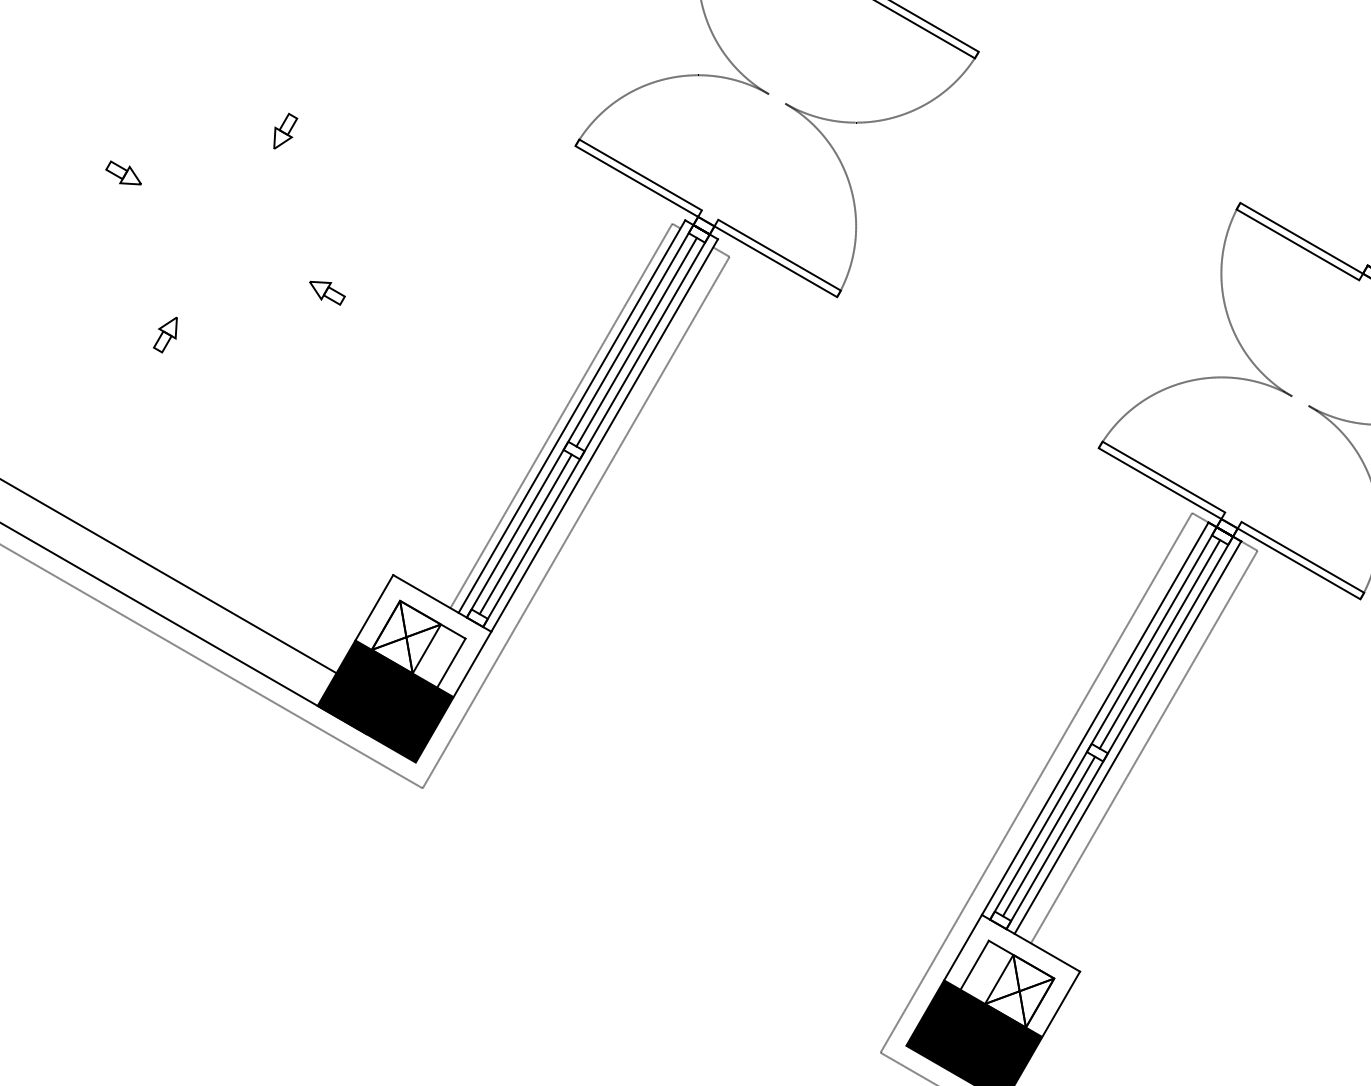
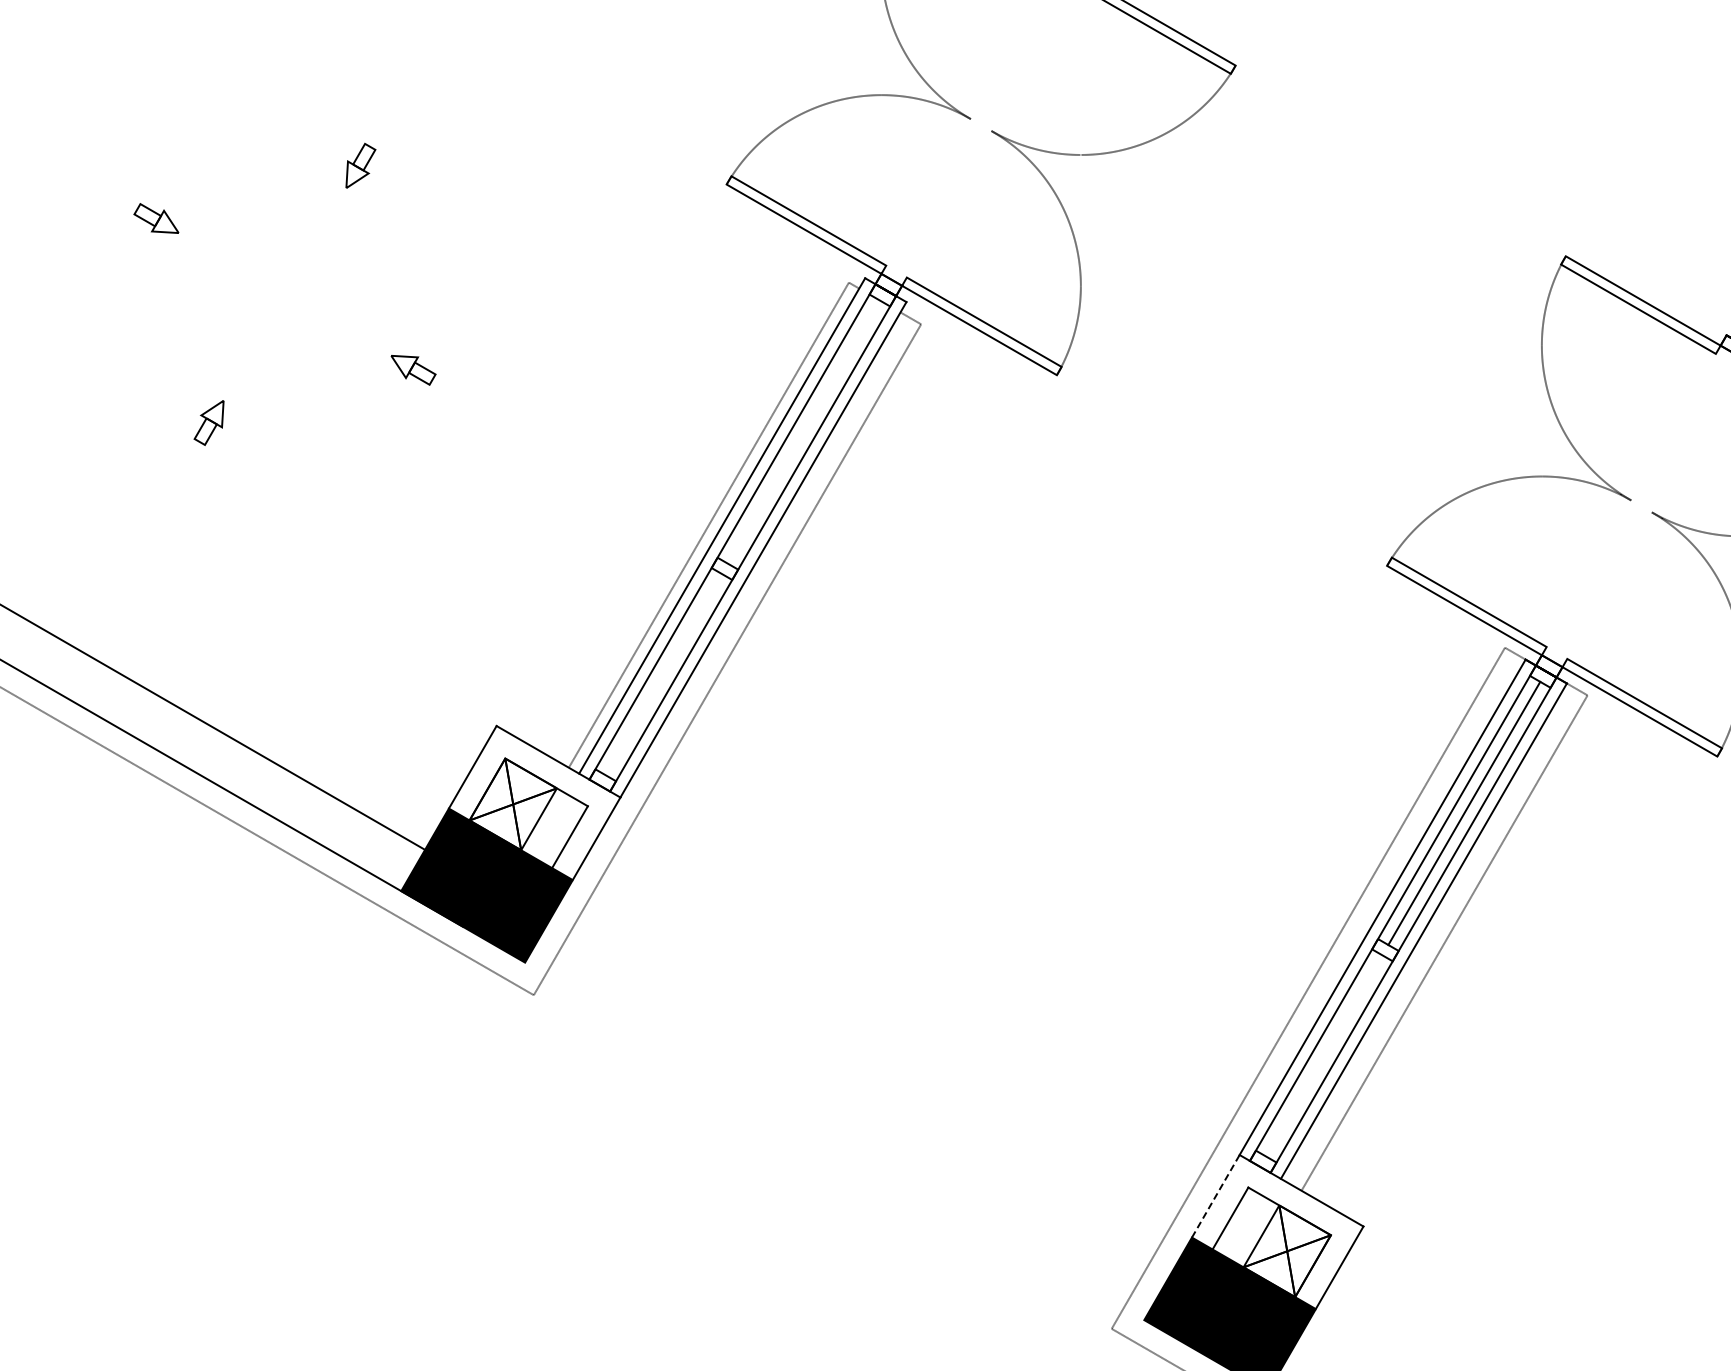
line: (636, 341) -> (803, 431), removed
line: (525, 534) -> (663, 674), removed
line: (1049, 836) -> (1324, 1055), removed
line: (962, 947) -> (1215, 1196), solid -> dashed

